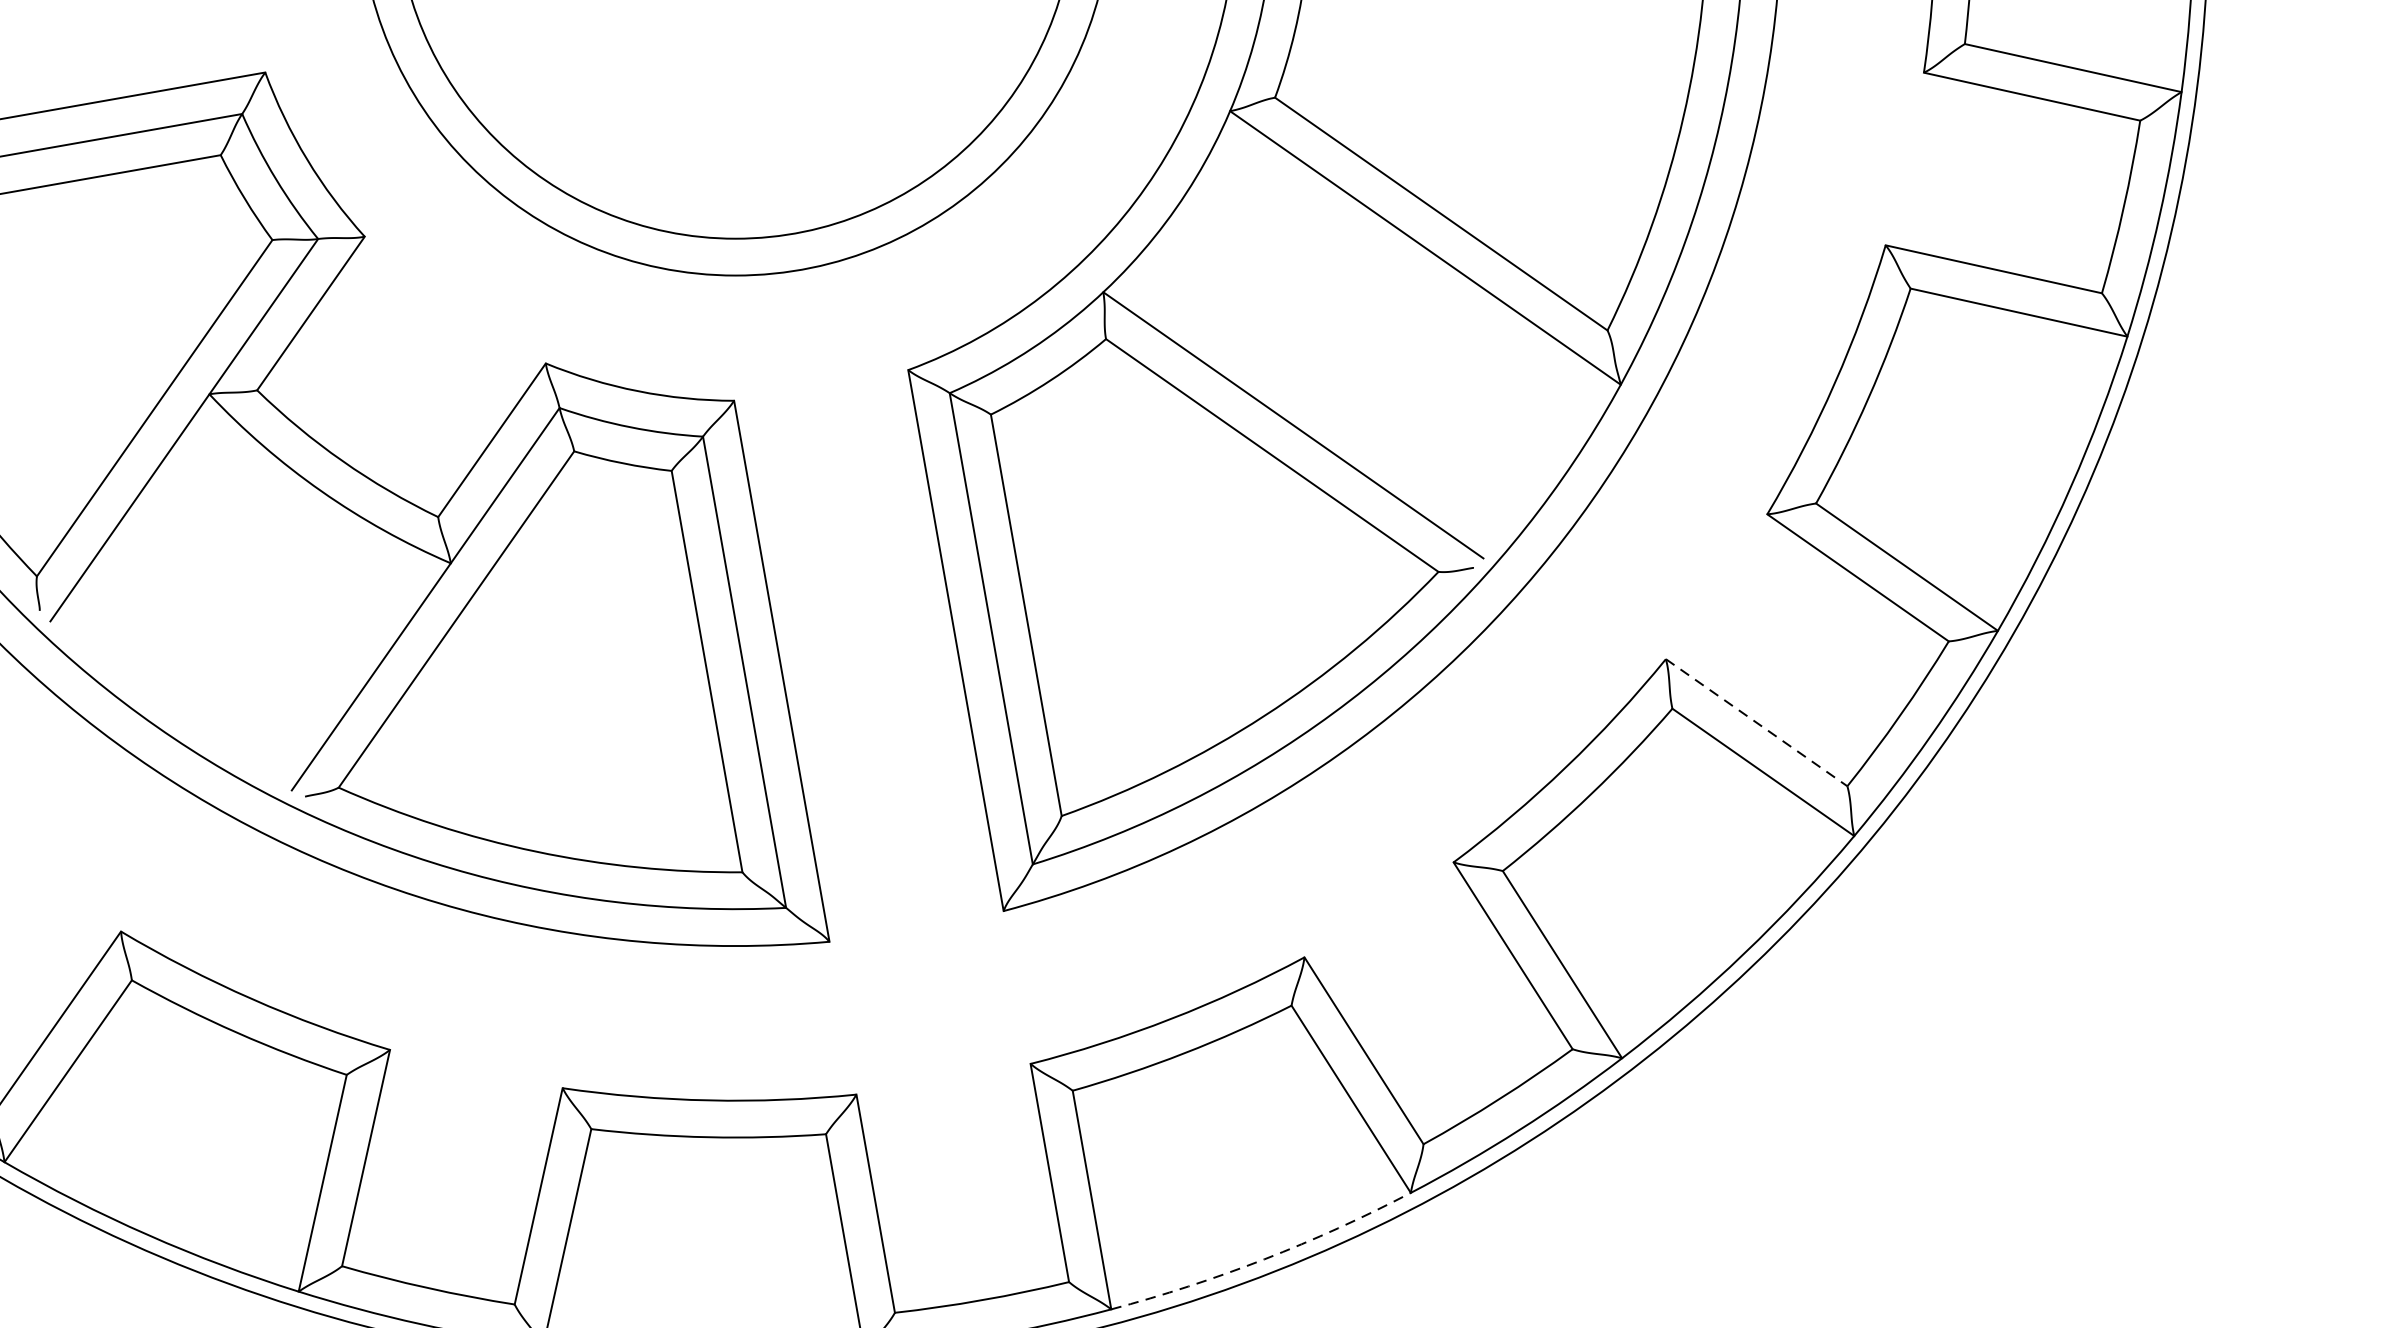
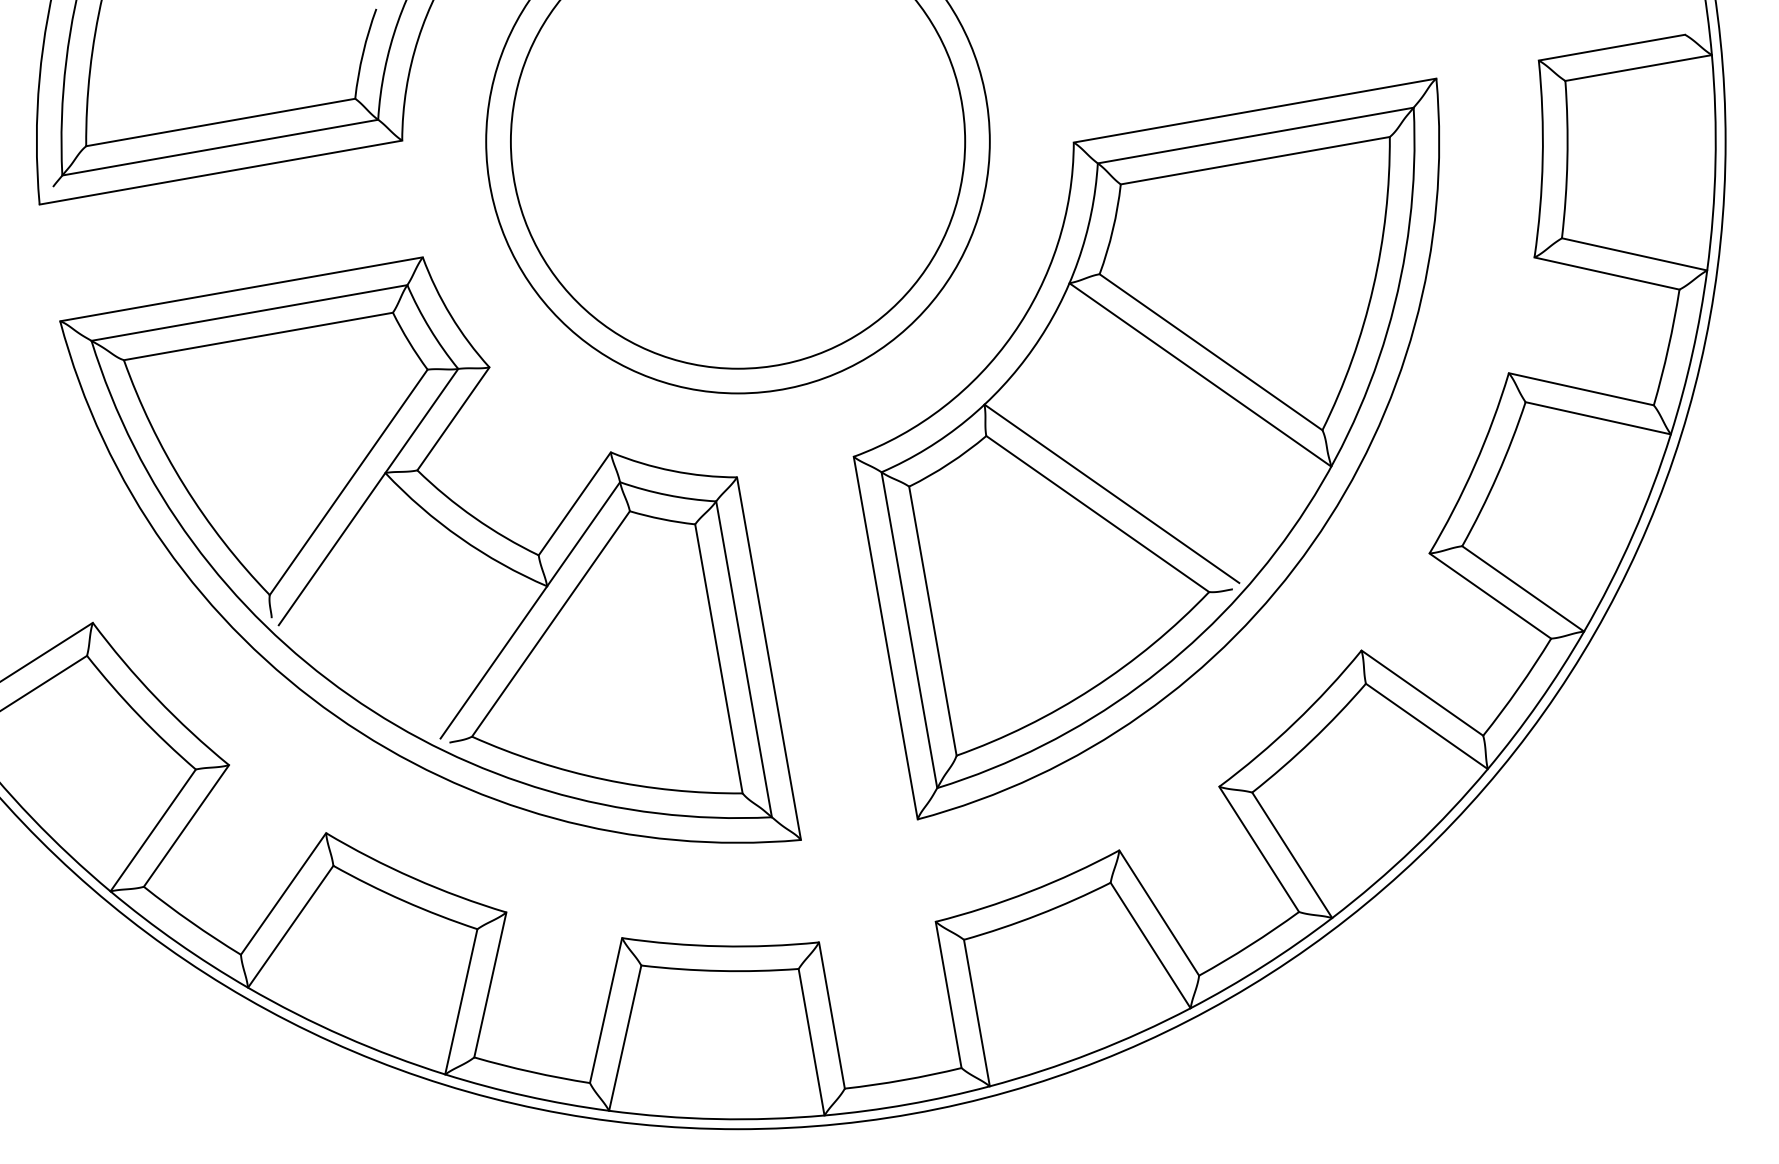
line: (1756, 723) -> (1422, 693), dashed -> solid
arc: (1264, 1258) -> (1092, 1052), dashed -> solid

